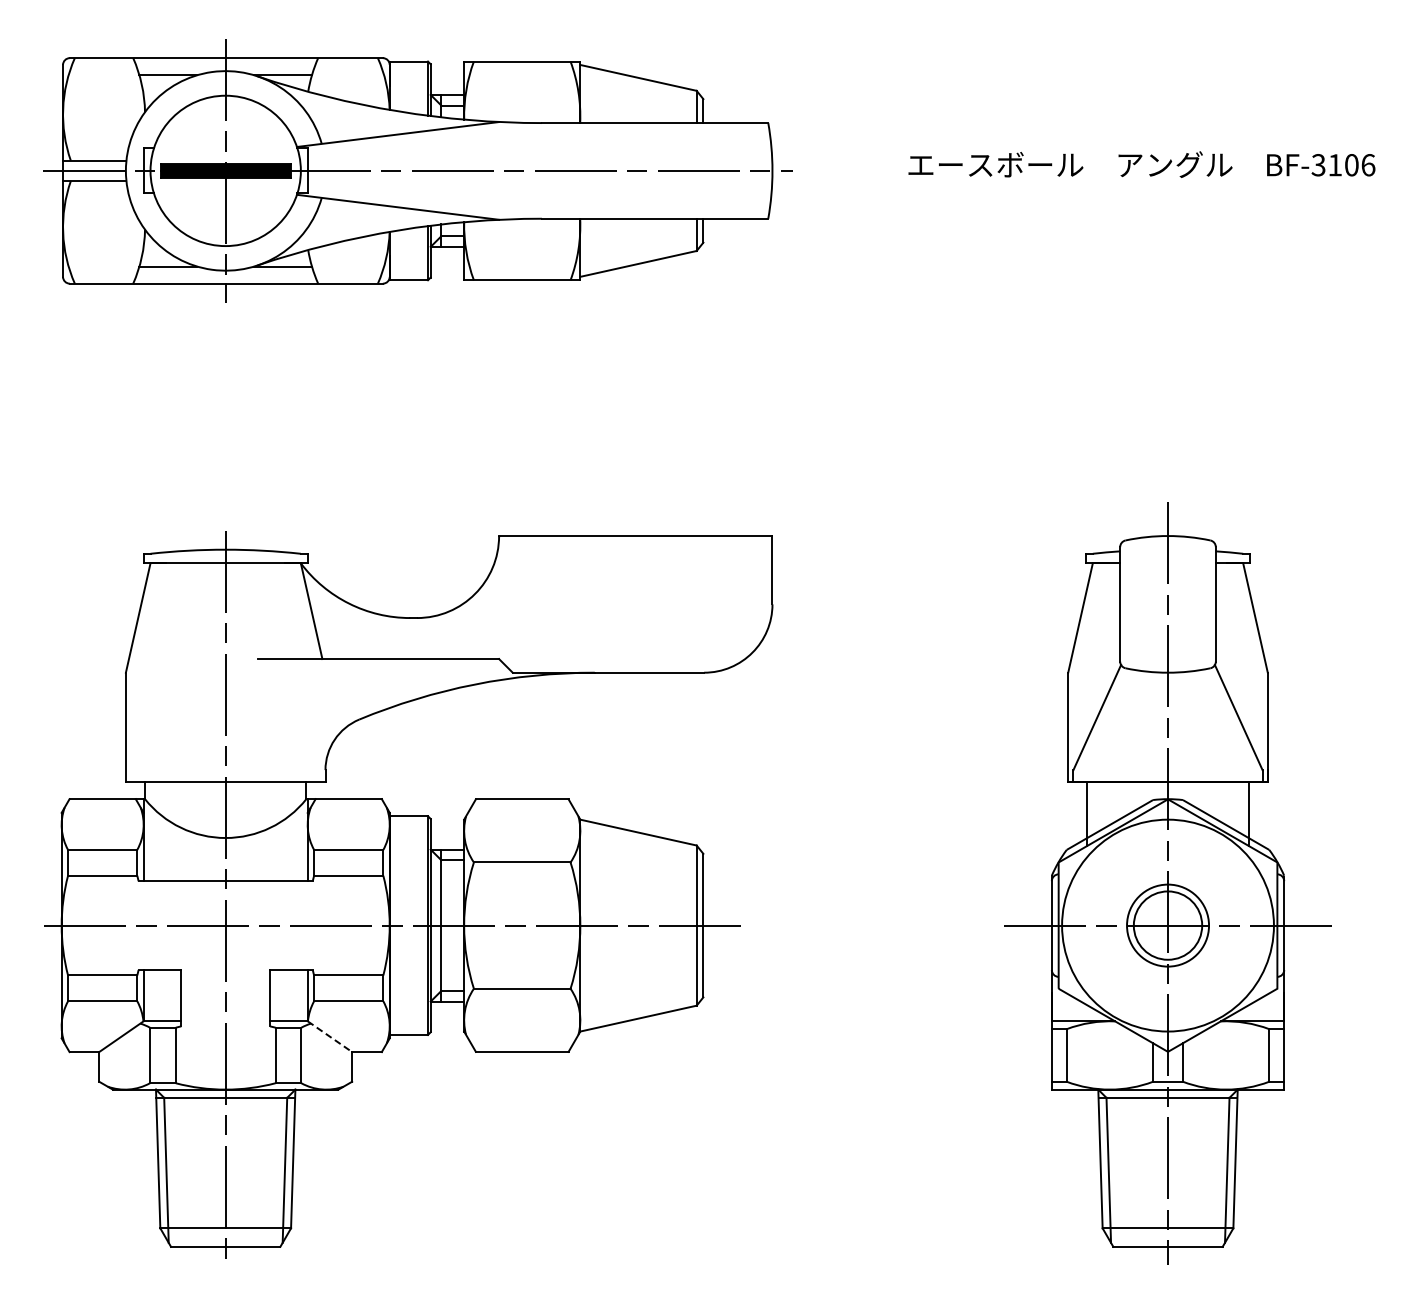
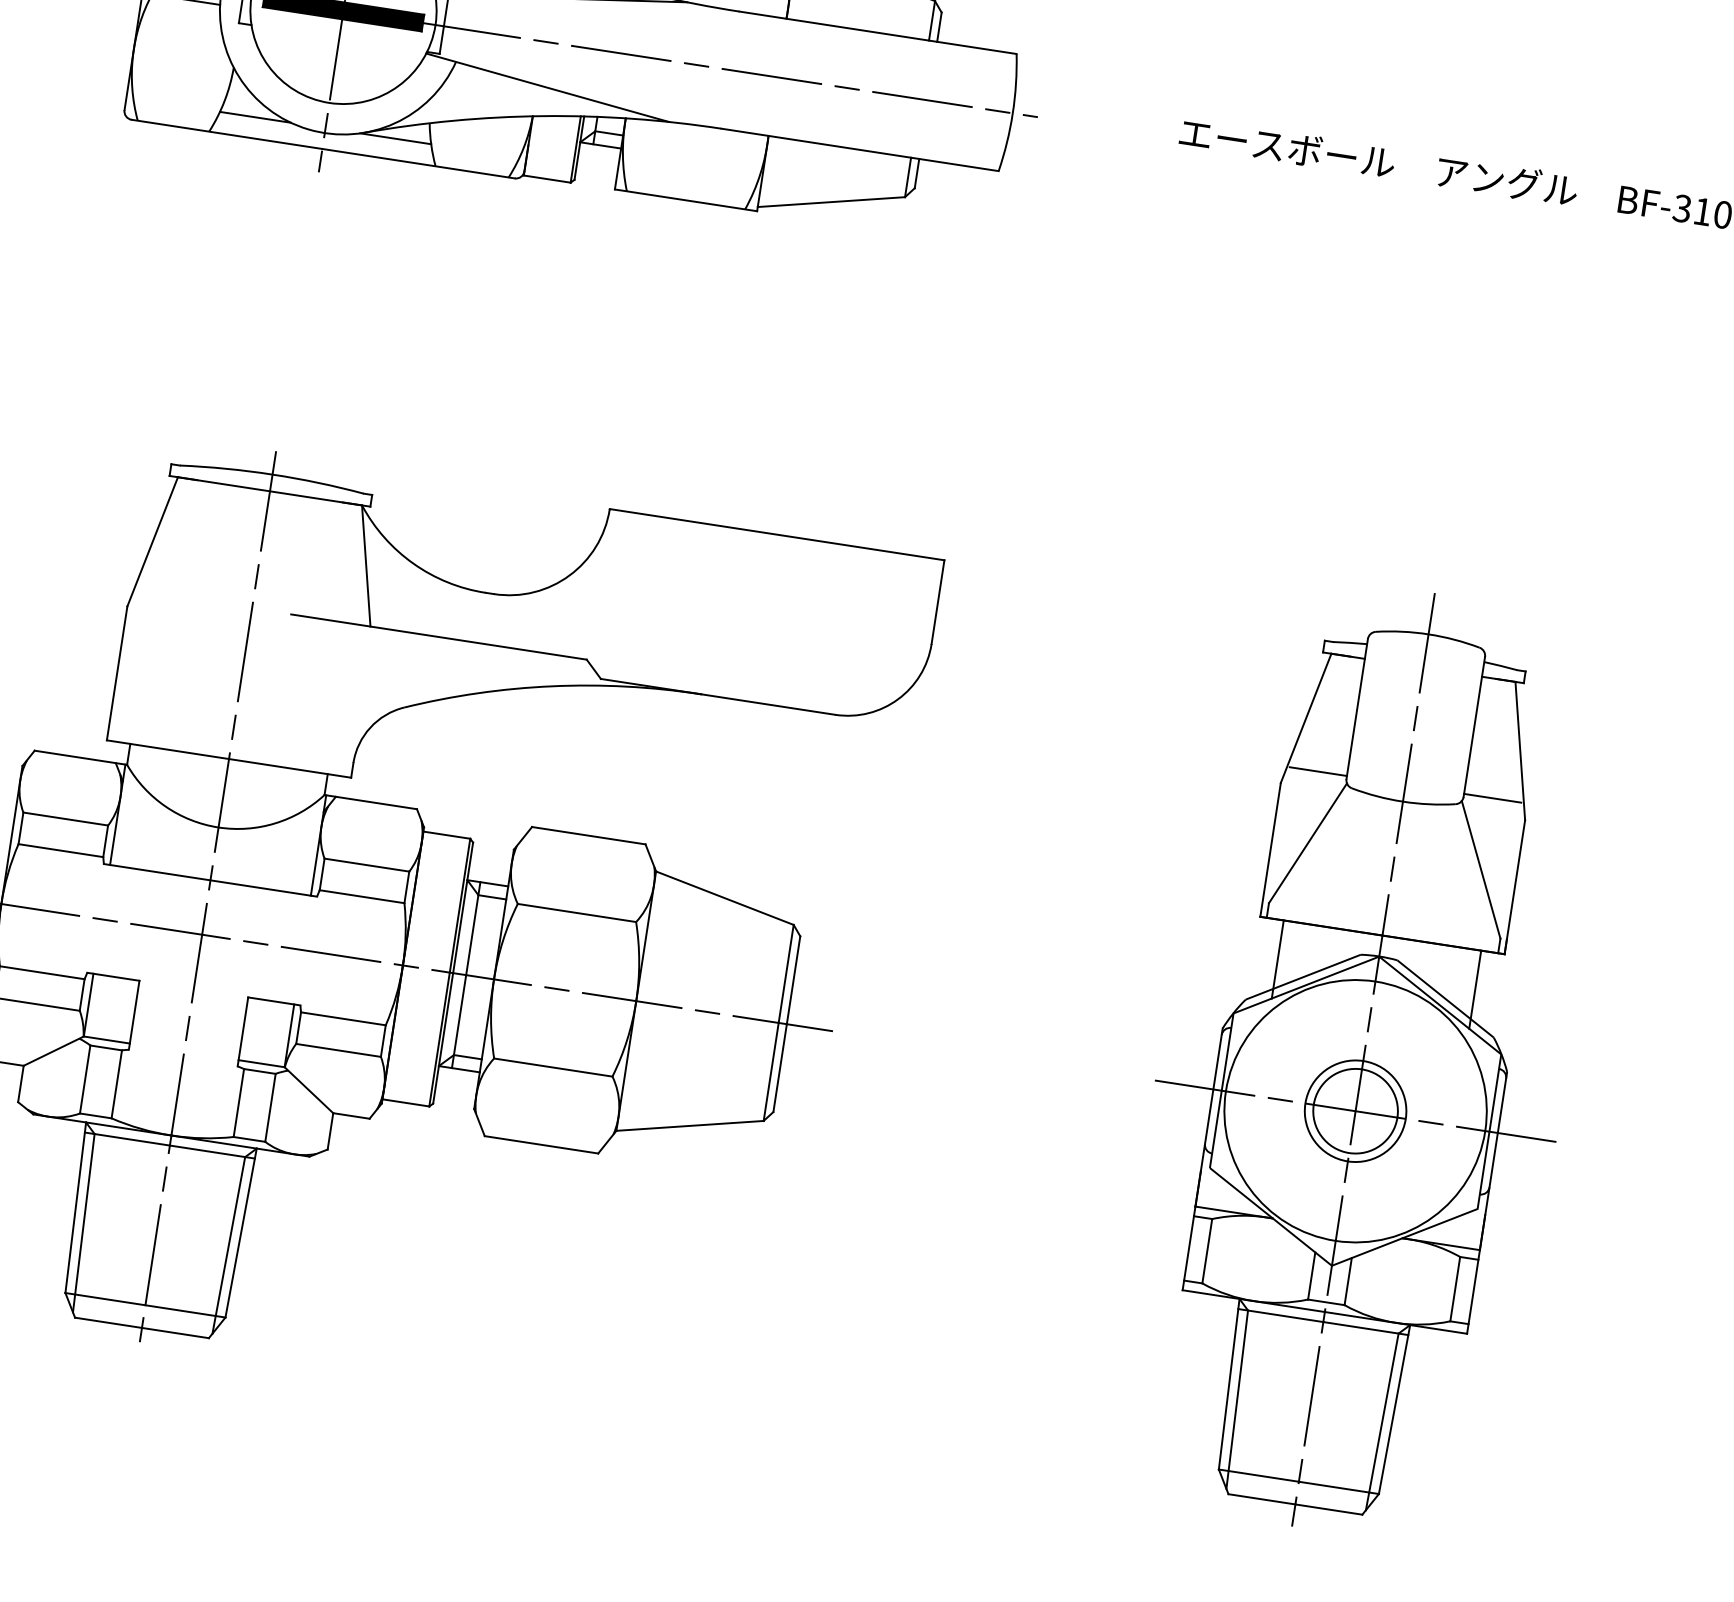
line: (1096, 659) -> (1317, 772), added
line: (1238, 659) -> (1491, 798), added
line: (330, 1036) -> (309, 1090), dashed -> solid

